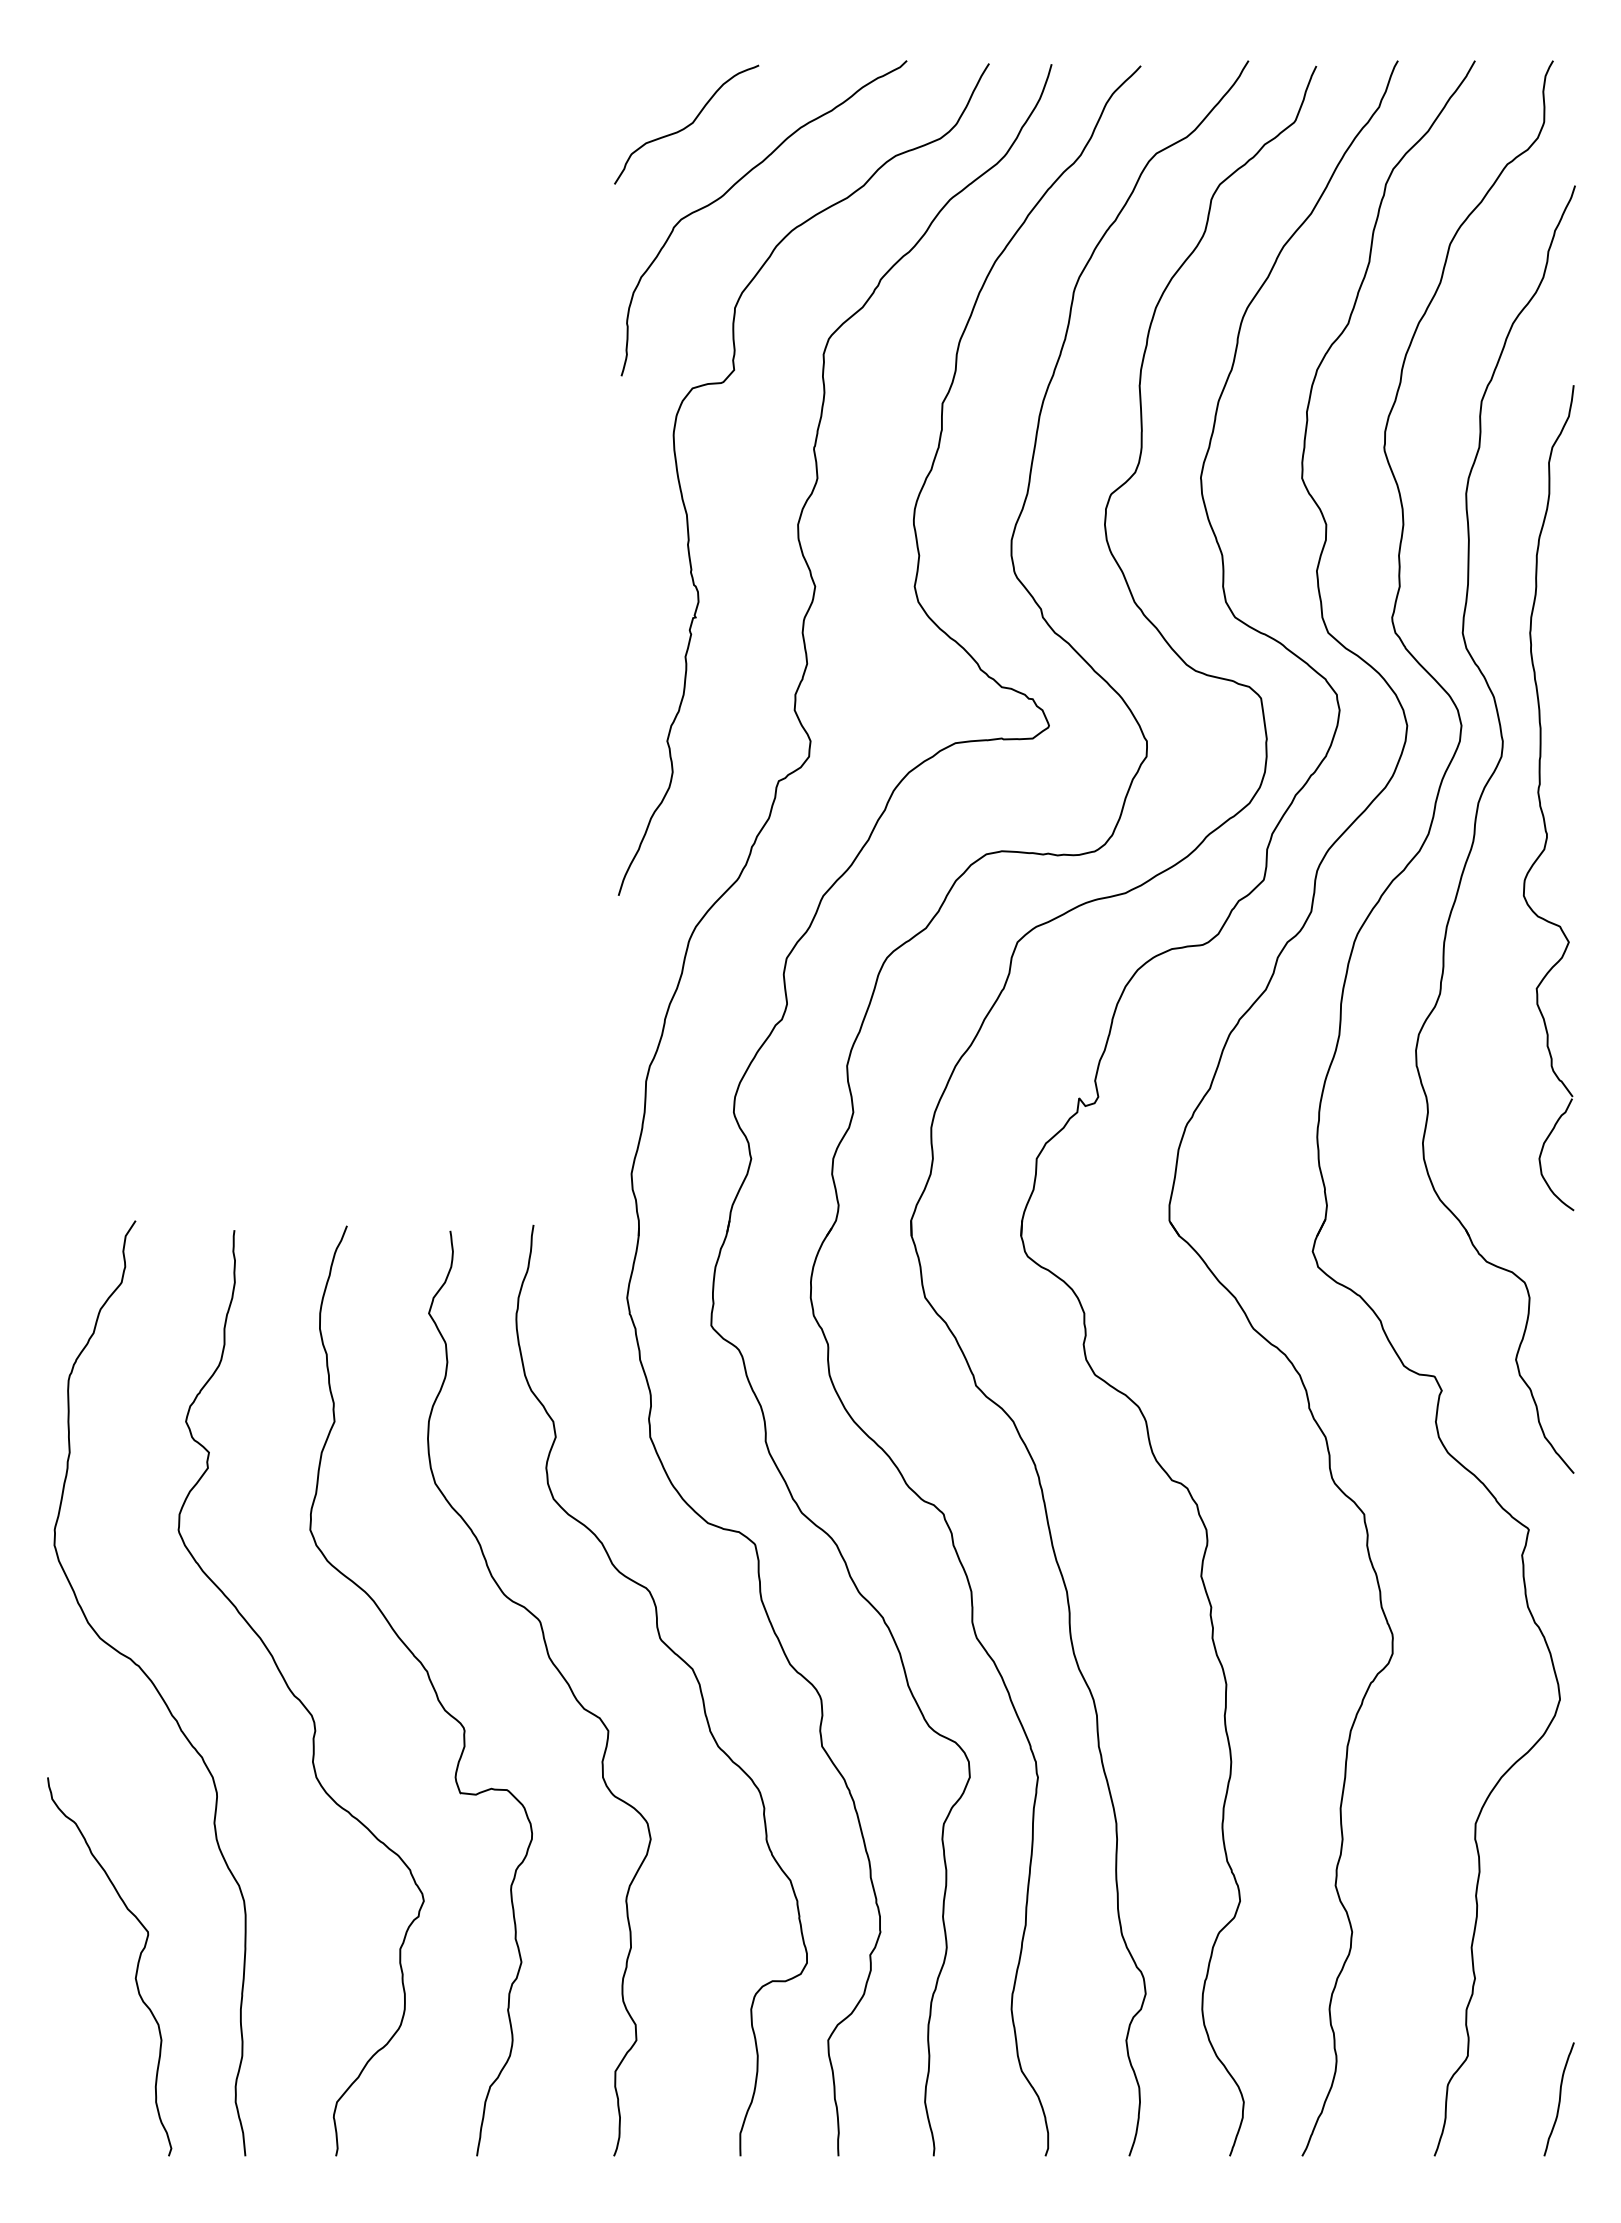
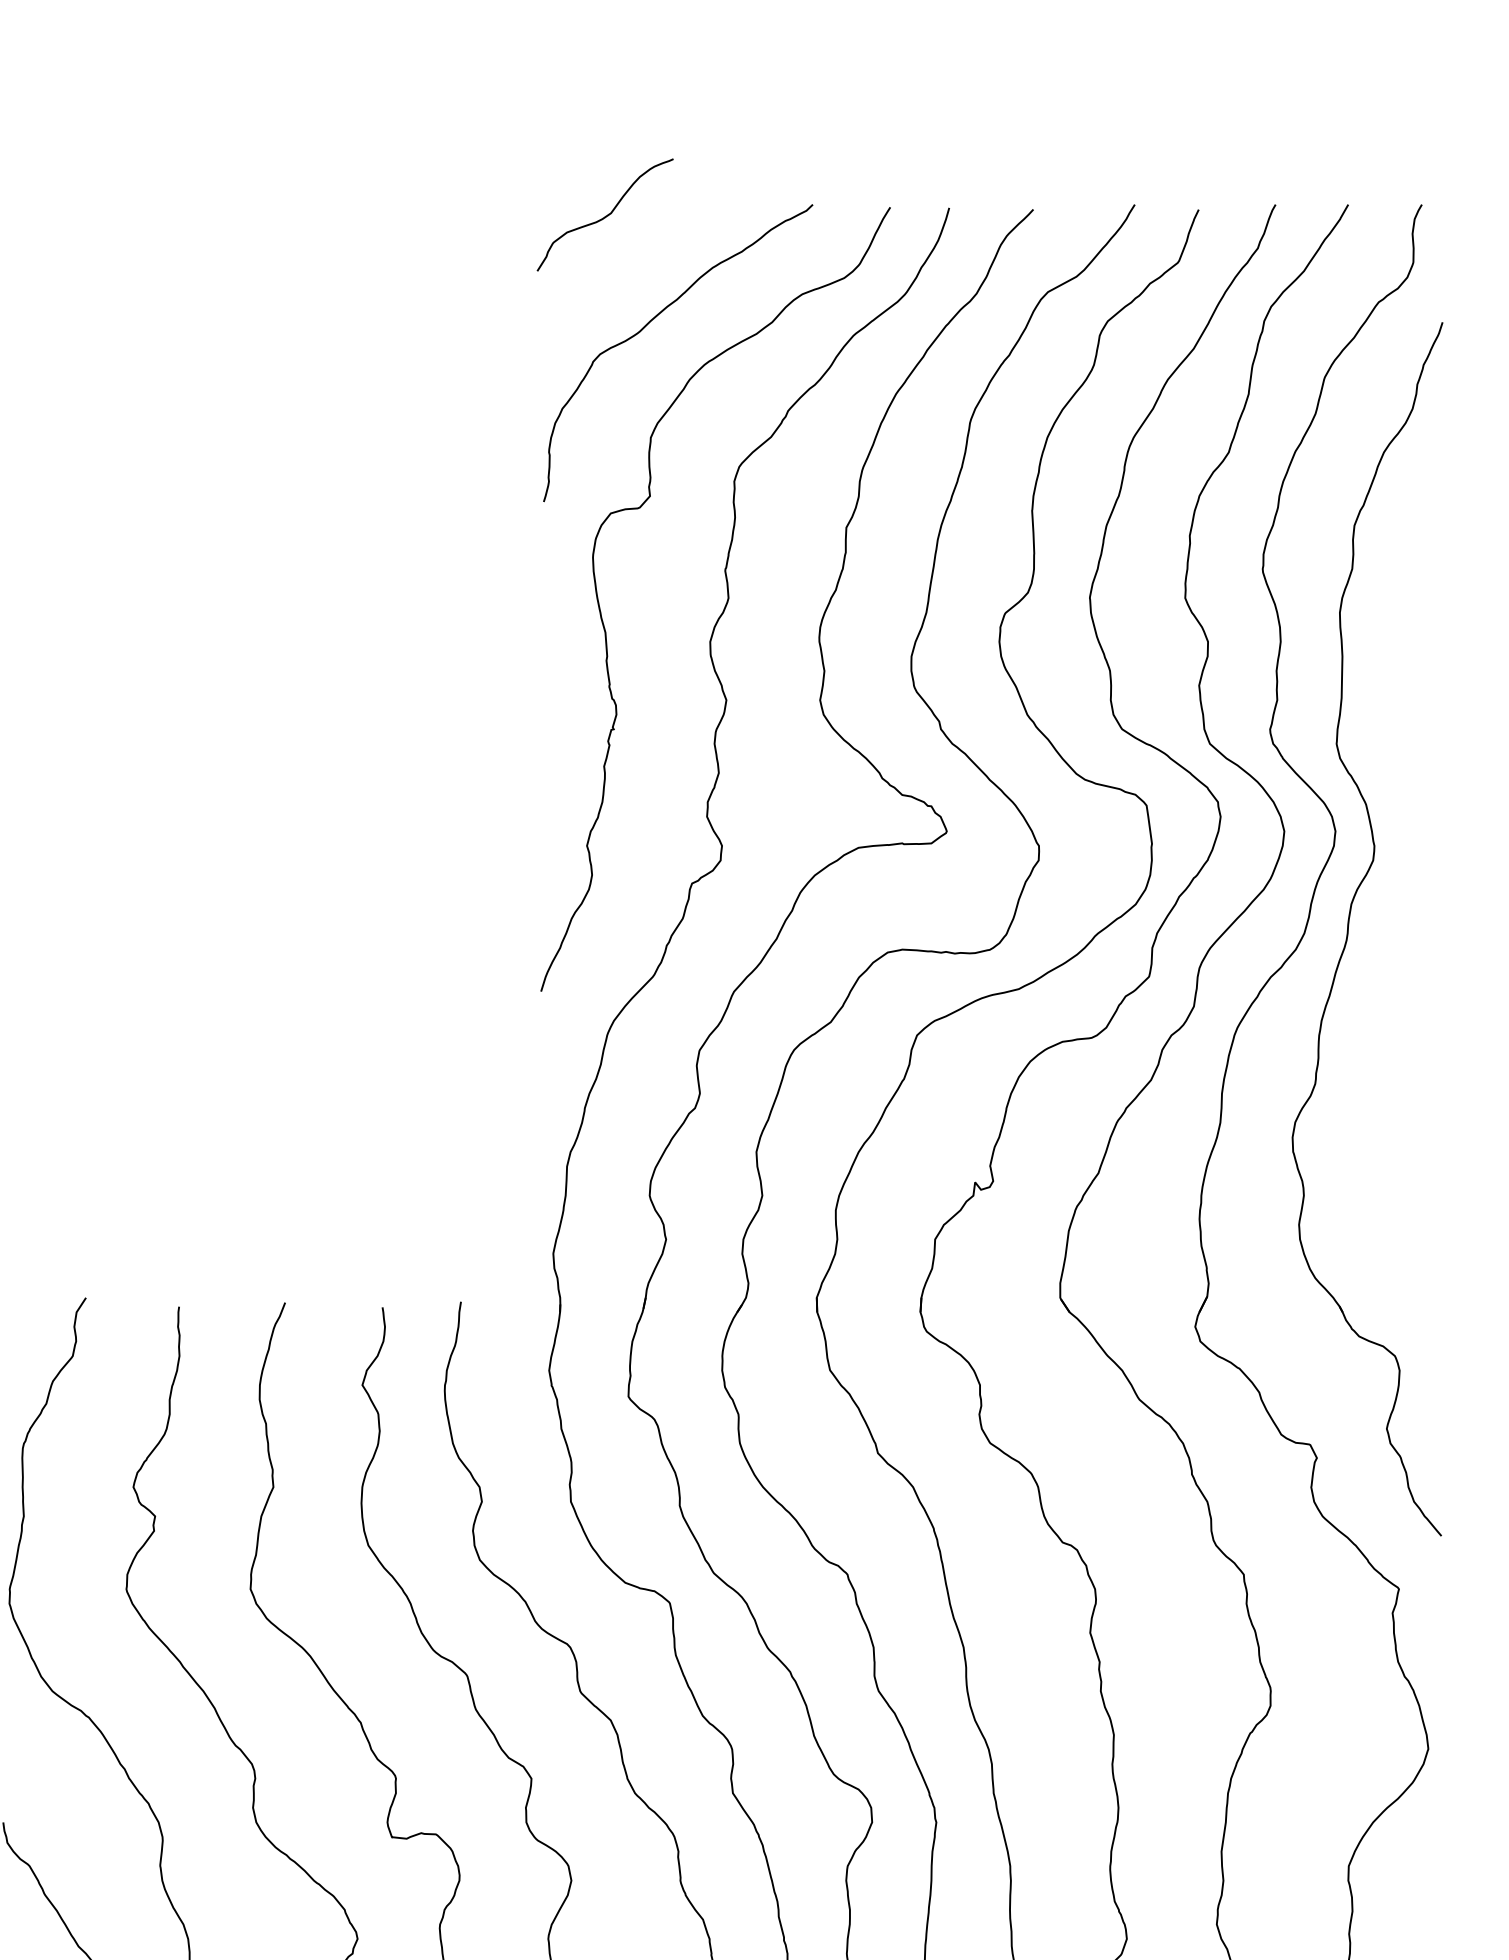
curve: (687, 125) -> (606, 215), moved
part: (1540, 798) -> (1409, 899), removed

